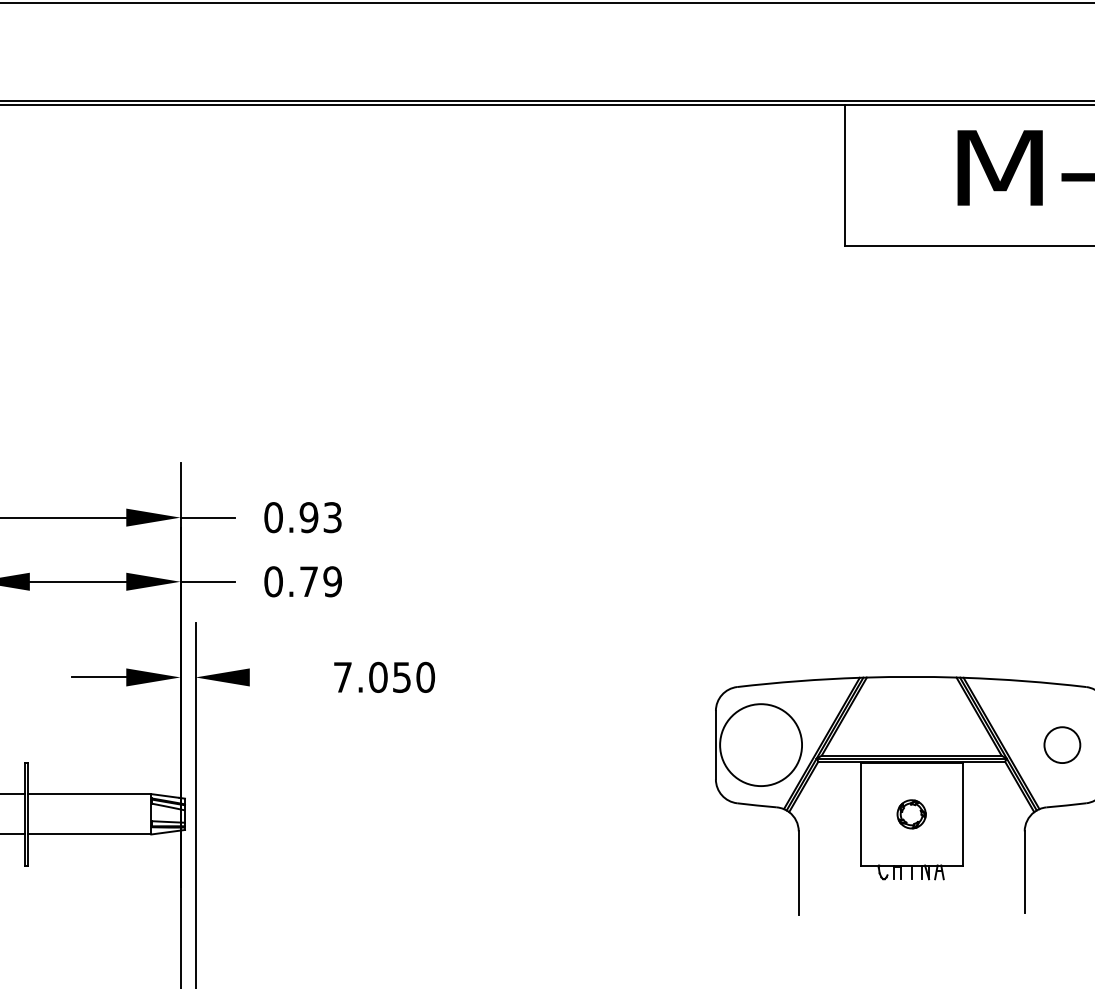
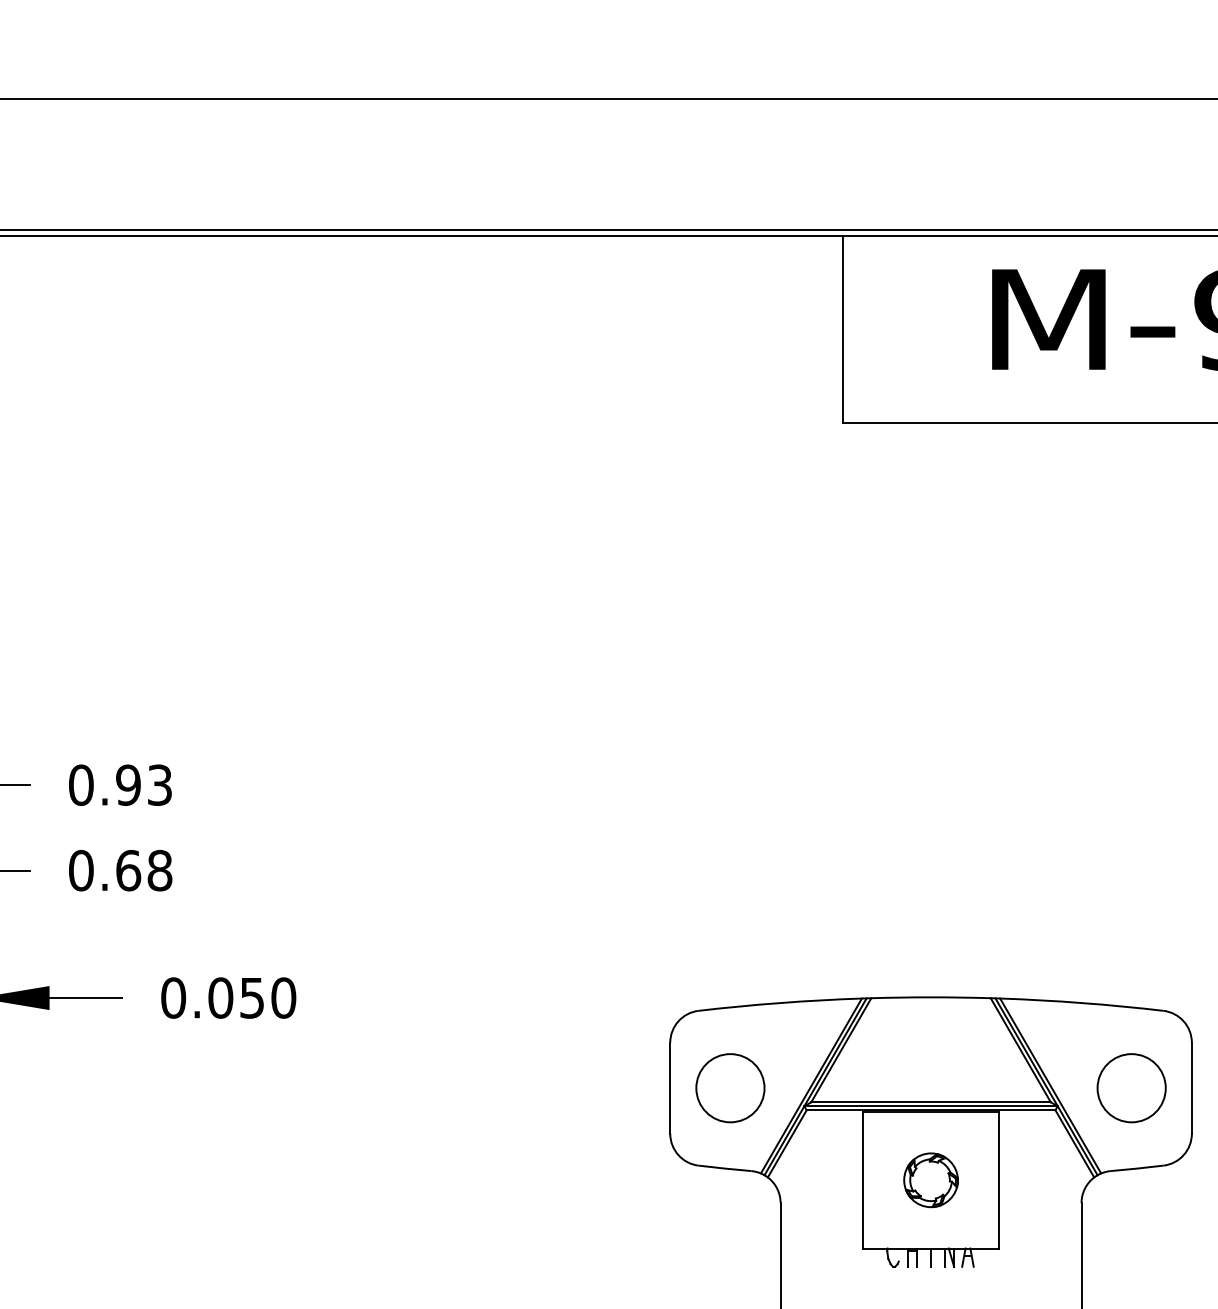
text: (320, 581) -> (143, 870), 0.79 -> 0.68
text: (342, 676) -> (173, 996), 7.050 -> 0.050
line: (276, 677) -> (85, 998), added
circle: (760, 744) -> (729, 1087), size x0.62
circle: (1061, 744) -> (1130, 1087), size x1.43
part: (911, 814) -> (930, 1180), size x1.43

